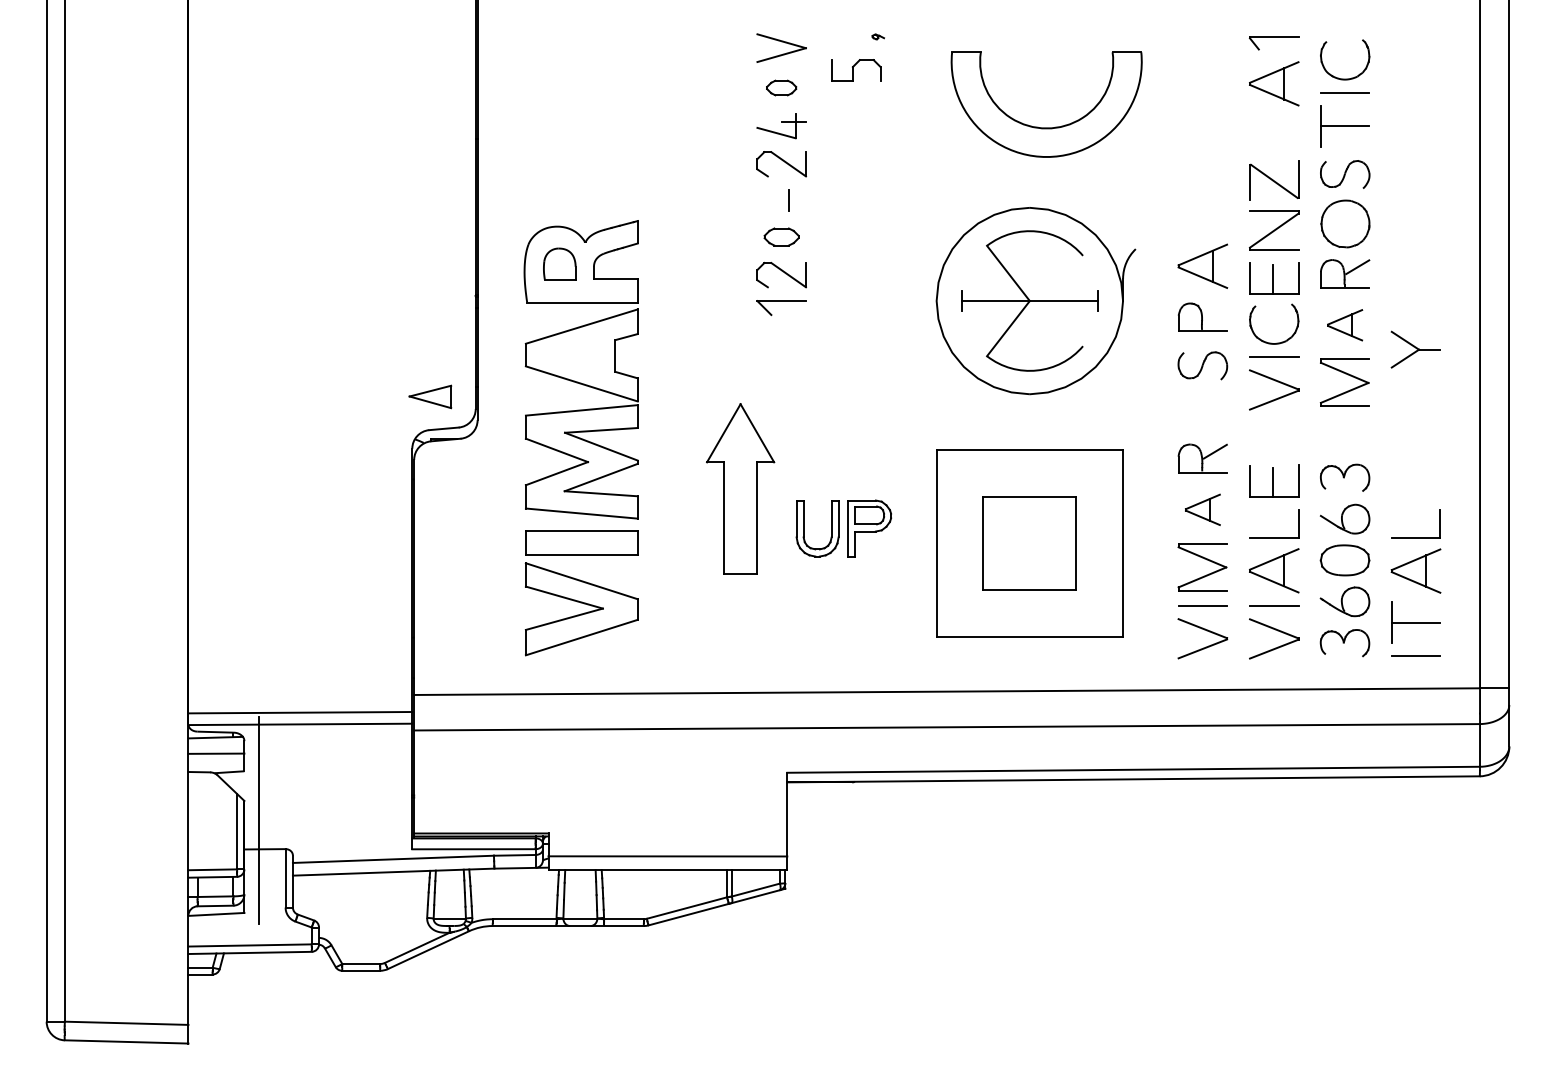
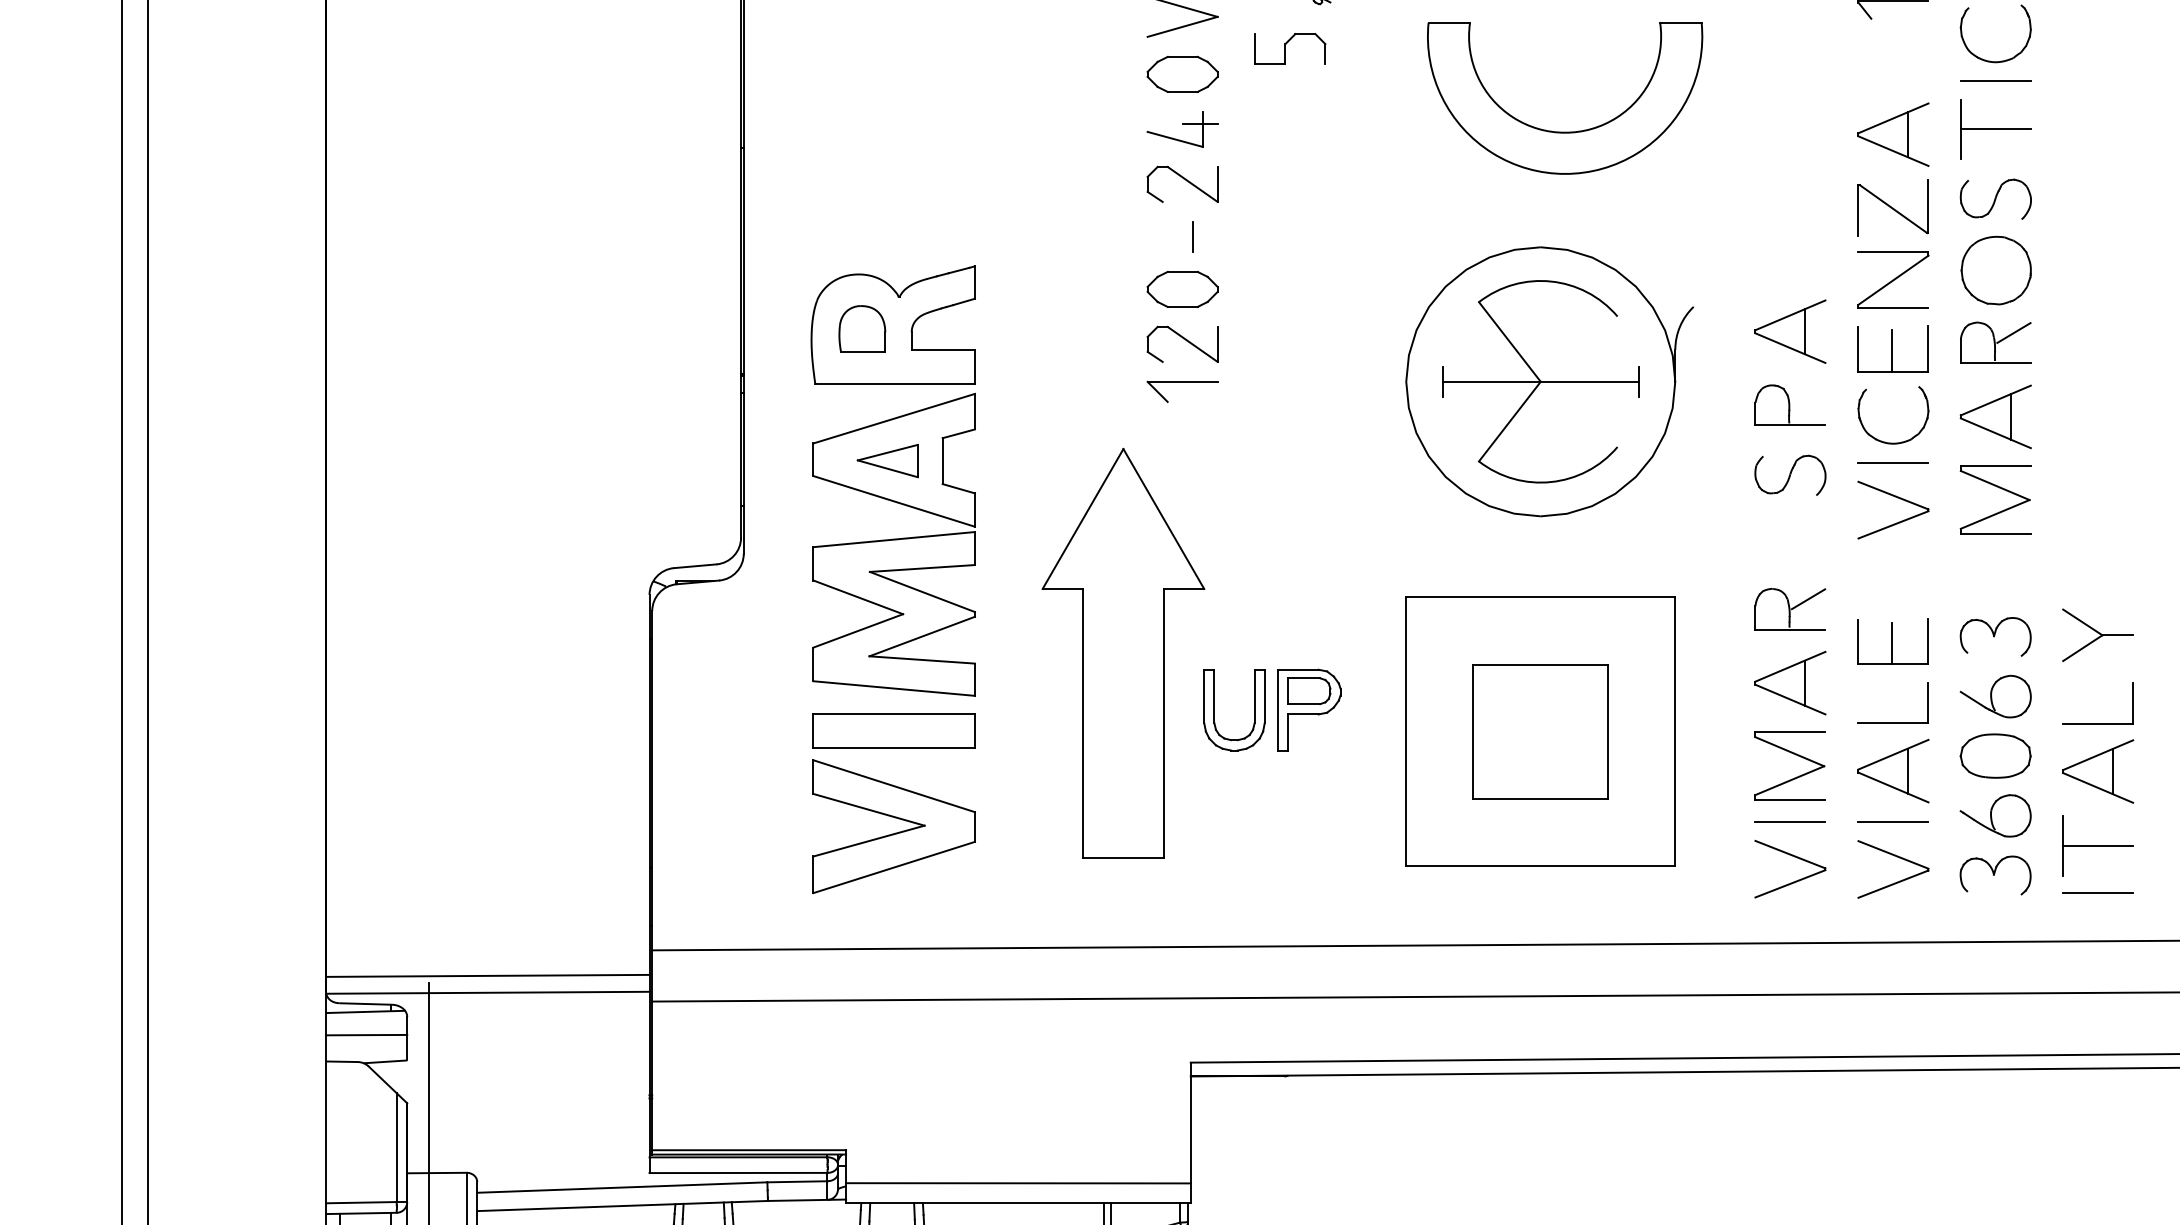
part: (1274, 83) -> (1893, 134), moved
part: (781, 87) -> (1182, 73), size x1.67
part: (781, 236) -> (1182, 288), size x1.43
part: (1344, 324) -> (1994, 415), size x1.43
part: (1415, 349) -> (2097, 635), moved
part: (430, 396) -> (887, 460), moved
part: (740, 488) -> (1123, 652), size x1.67
part: (1202, 509) -> (1789, 682), size x1.43

